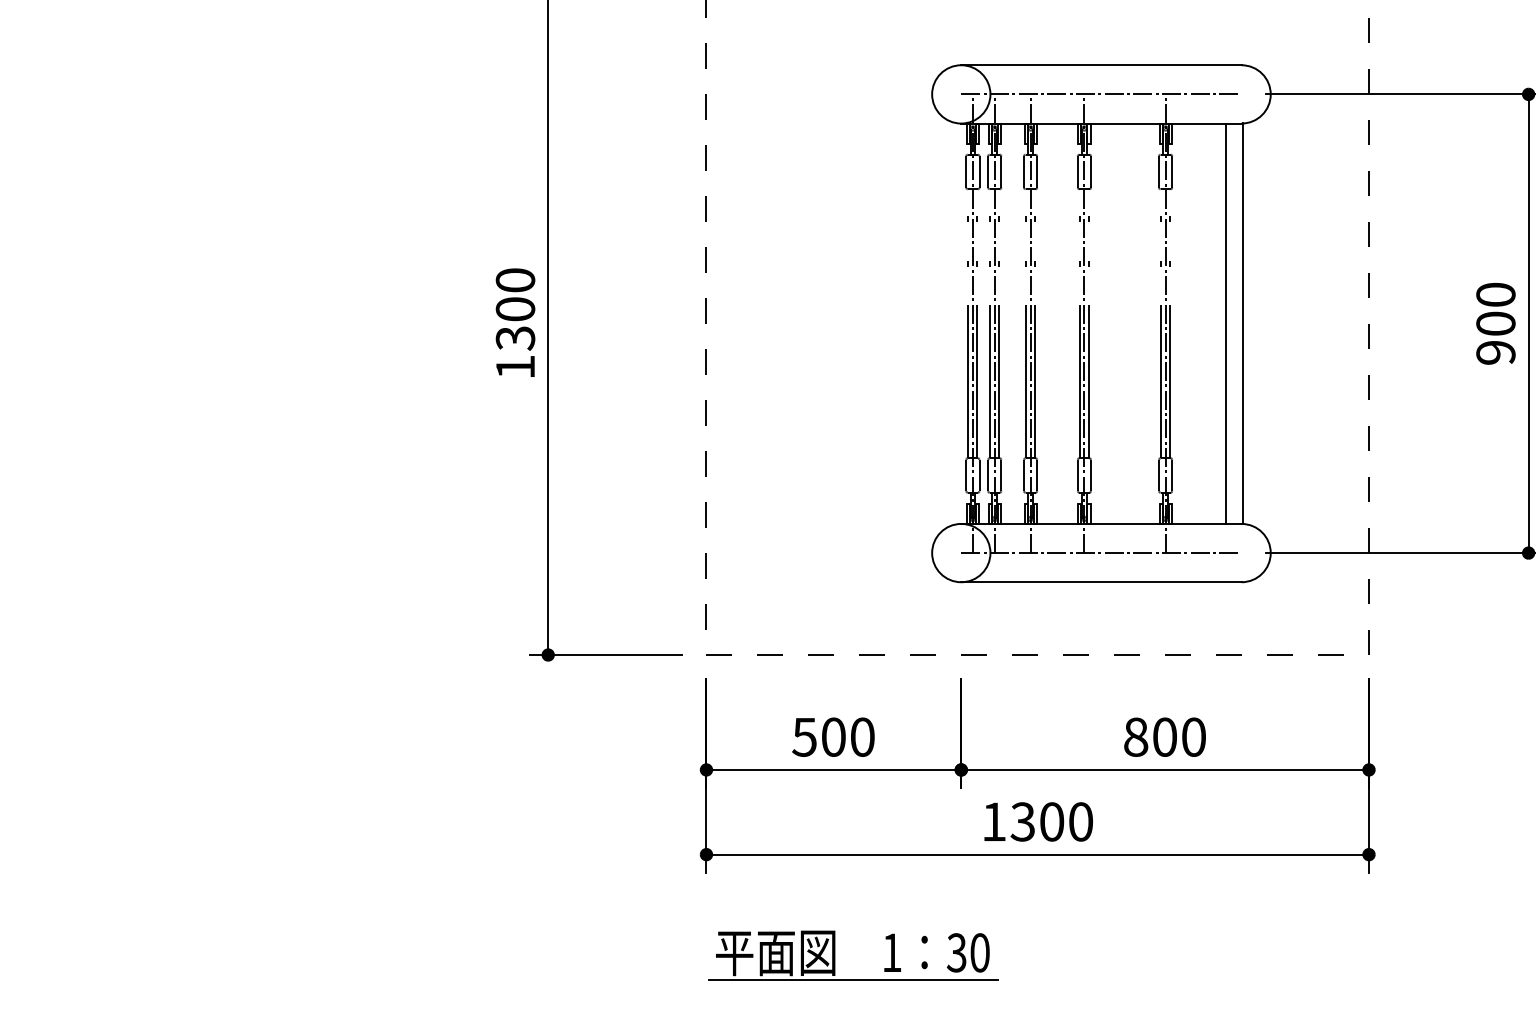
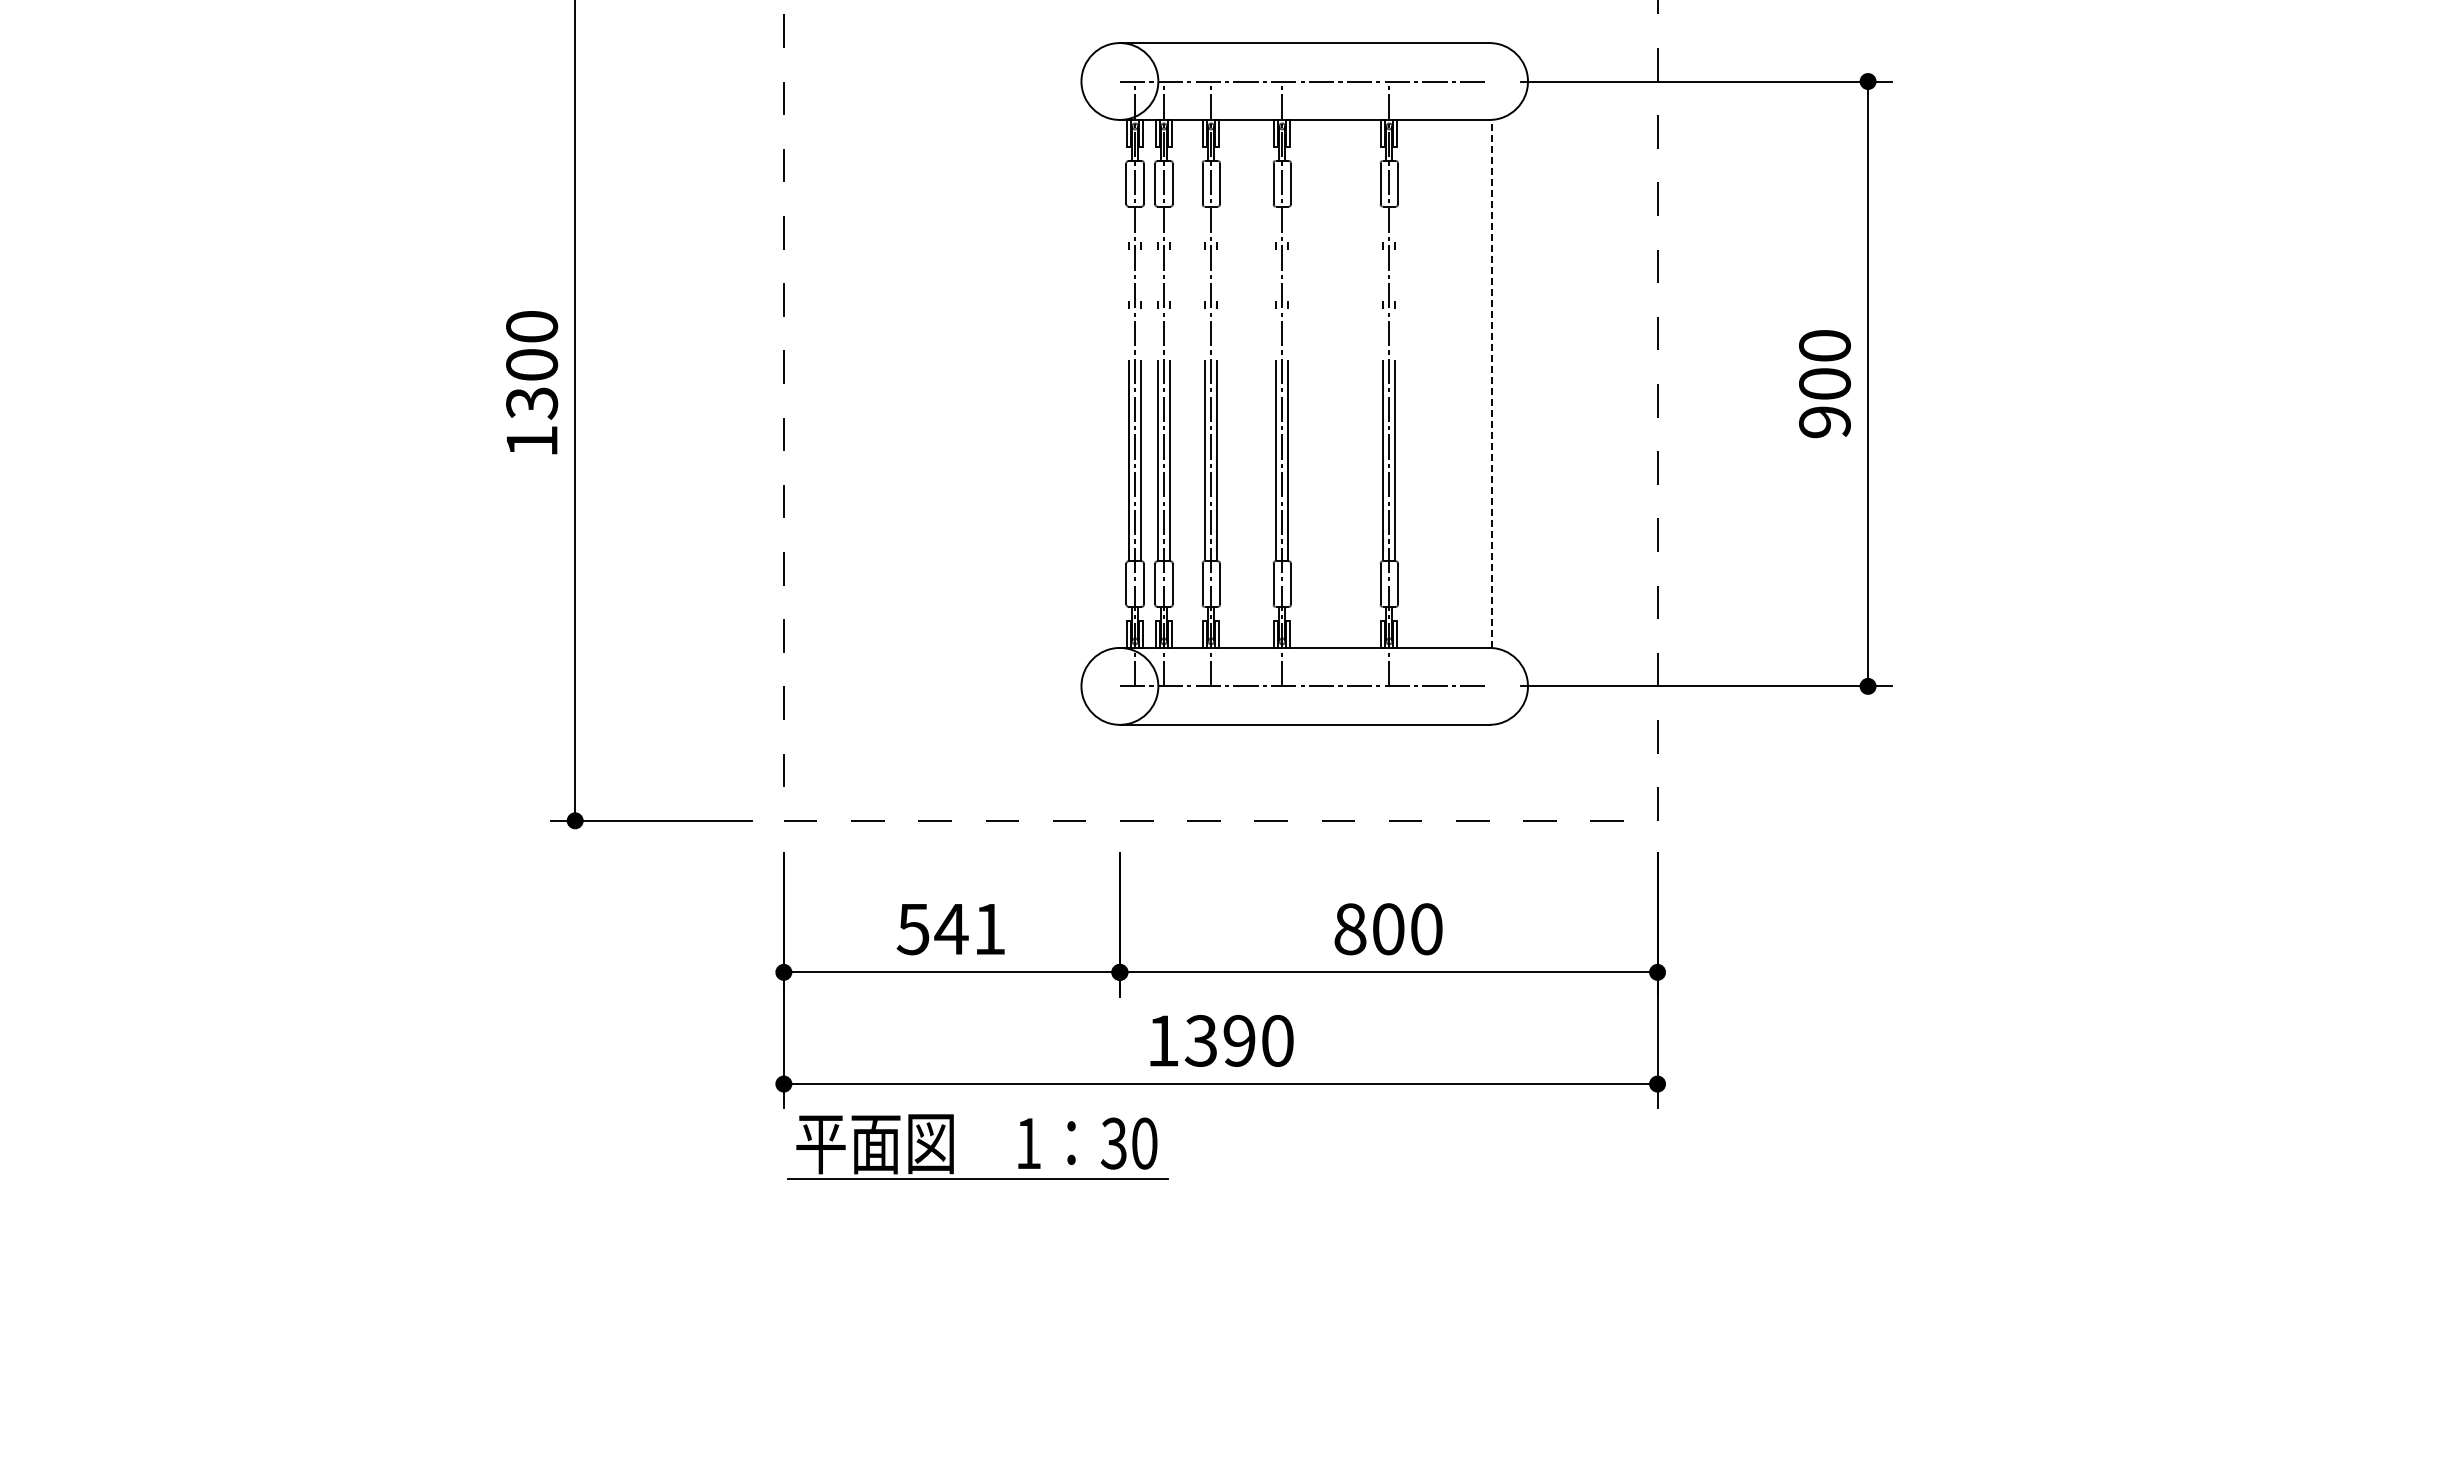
line: (1225, 323) -> (1468, 383), removed
line: (1243, 323) -> (1491, 383), solid -> dashed
text: (847, 737) -> (969, 929), 500 -> 541
text: (1051, 821) -> (1239, 1040), 1300 -> 1390
part: (835, 955) -> (953, 1146), moved

